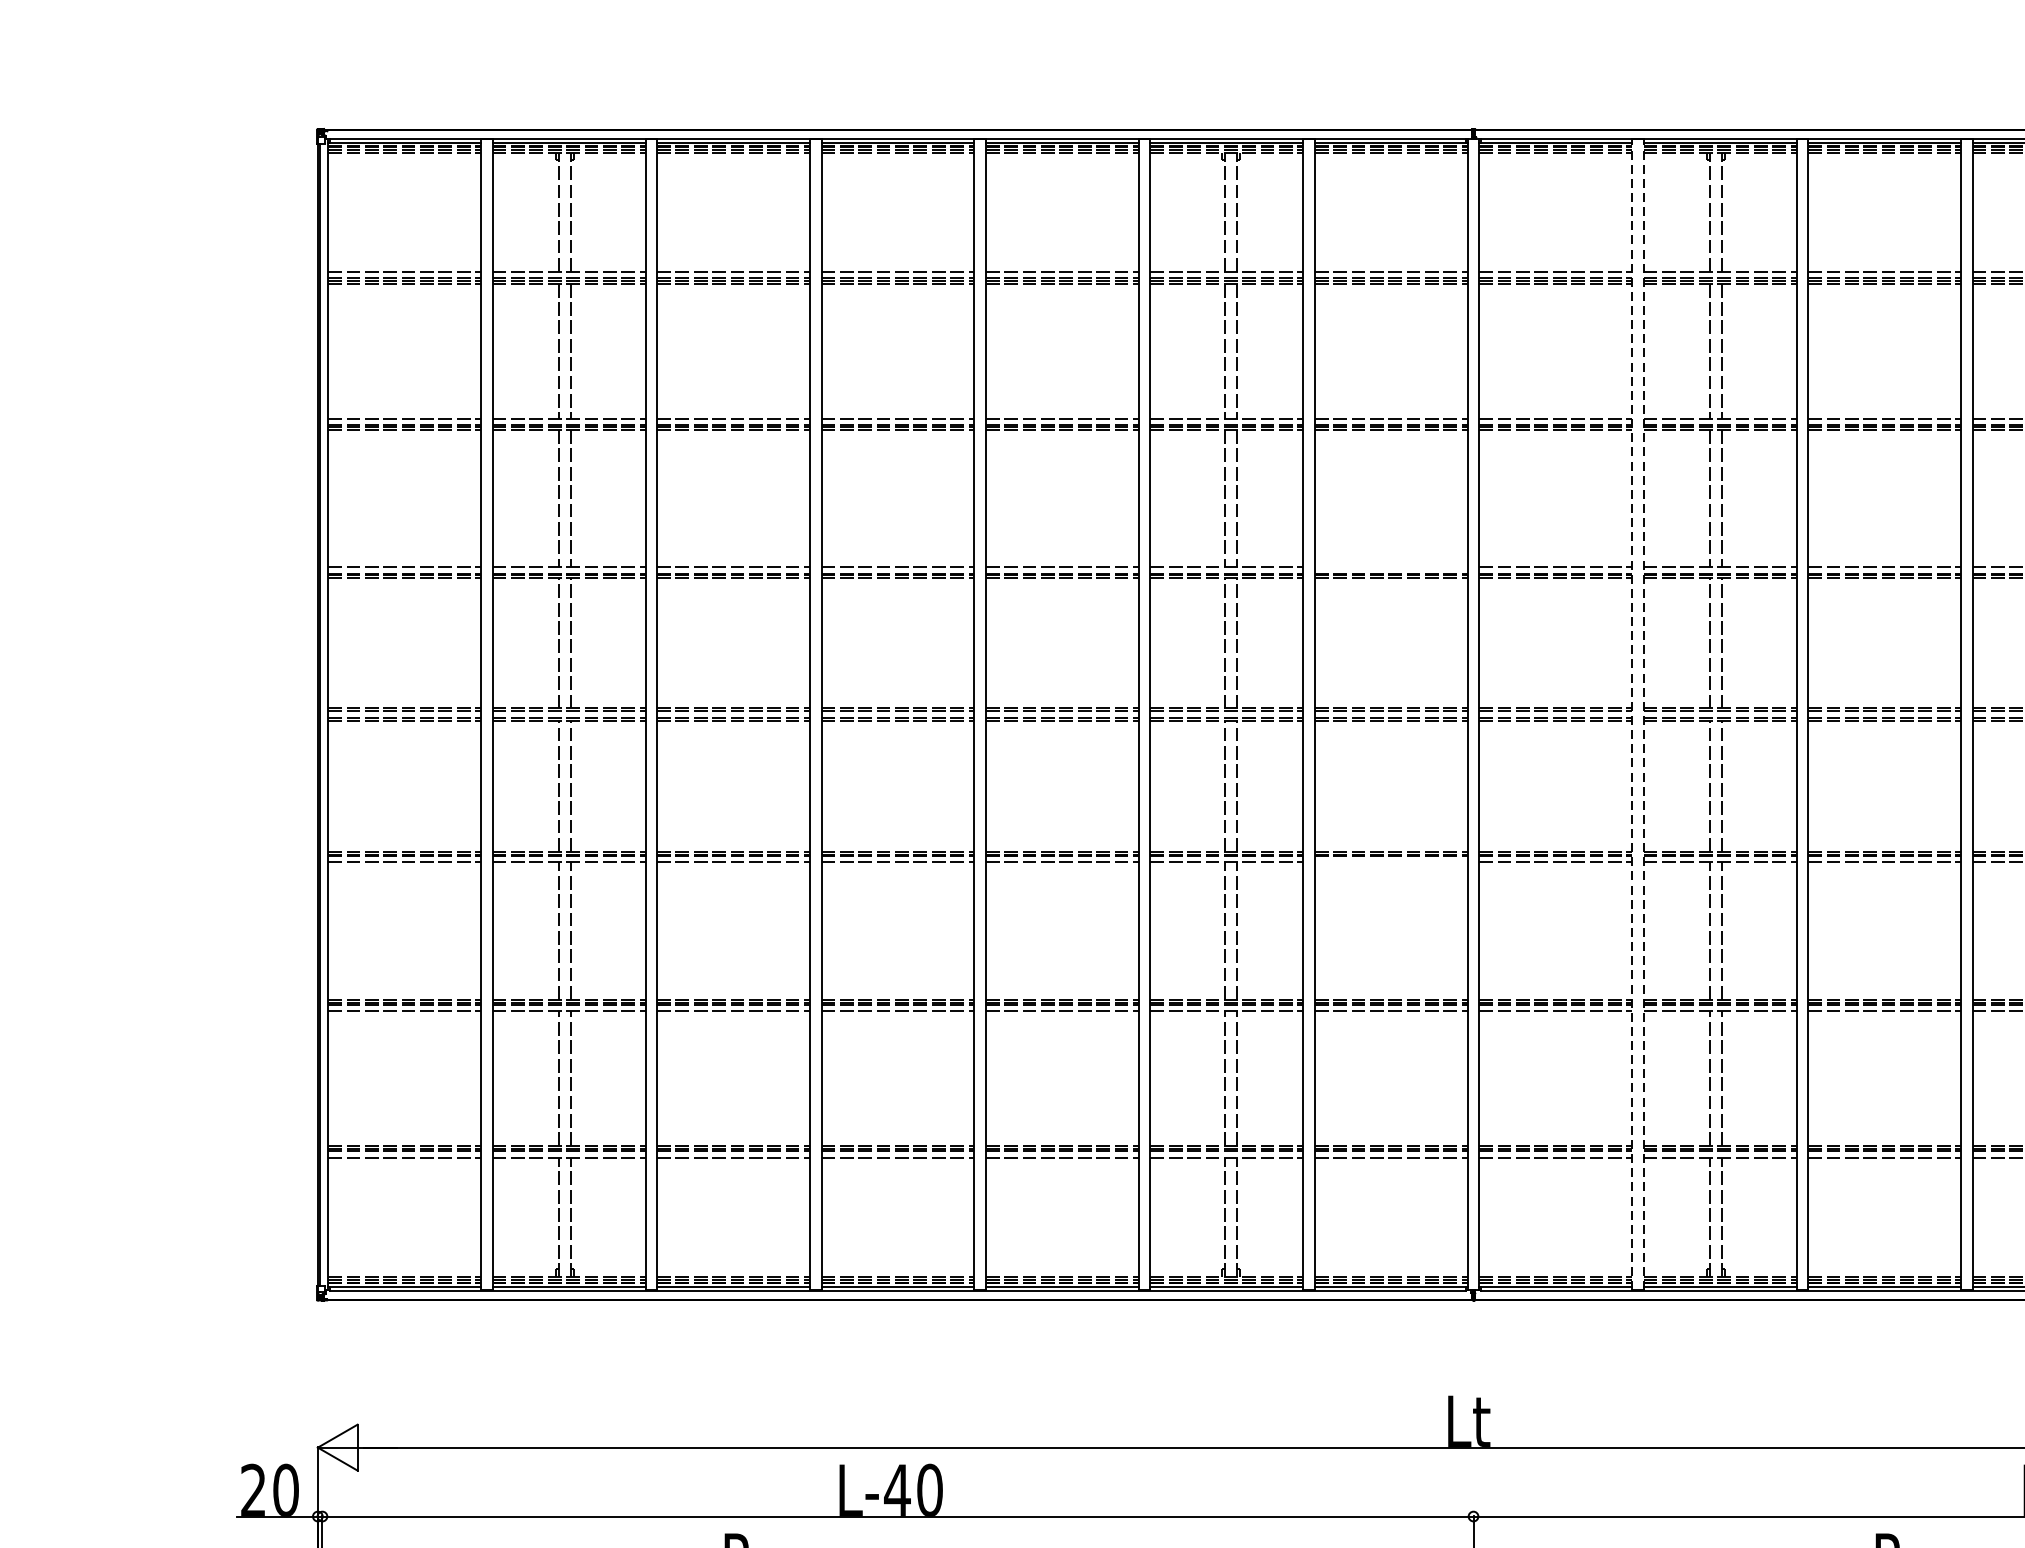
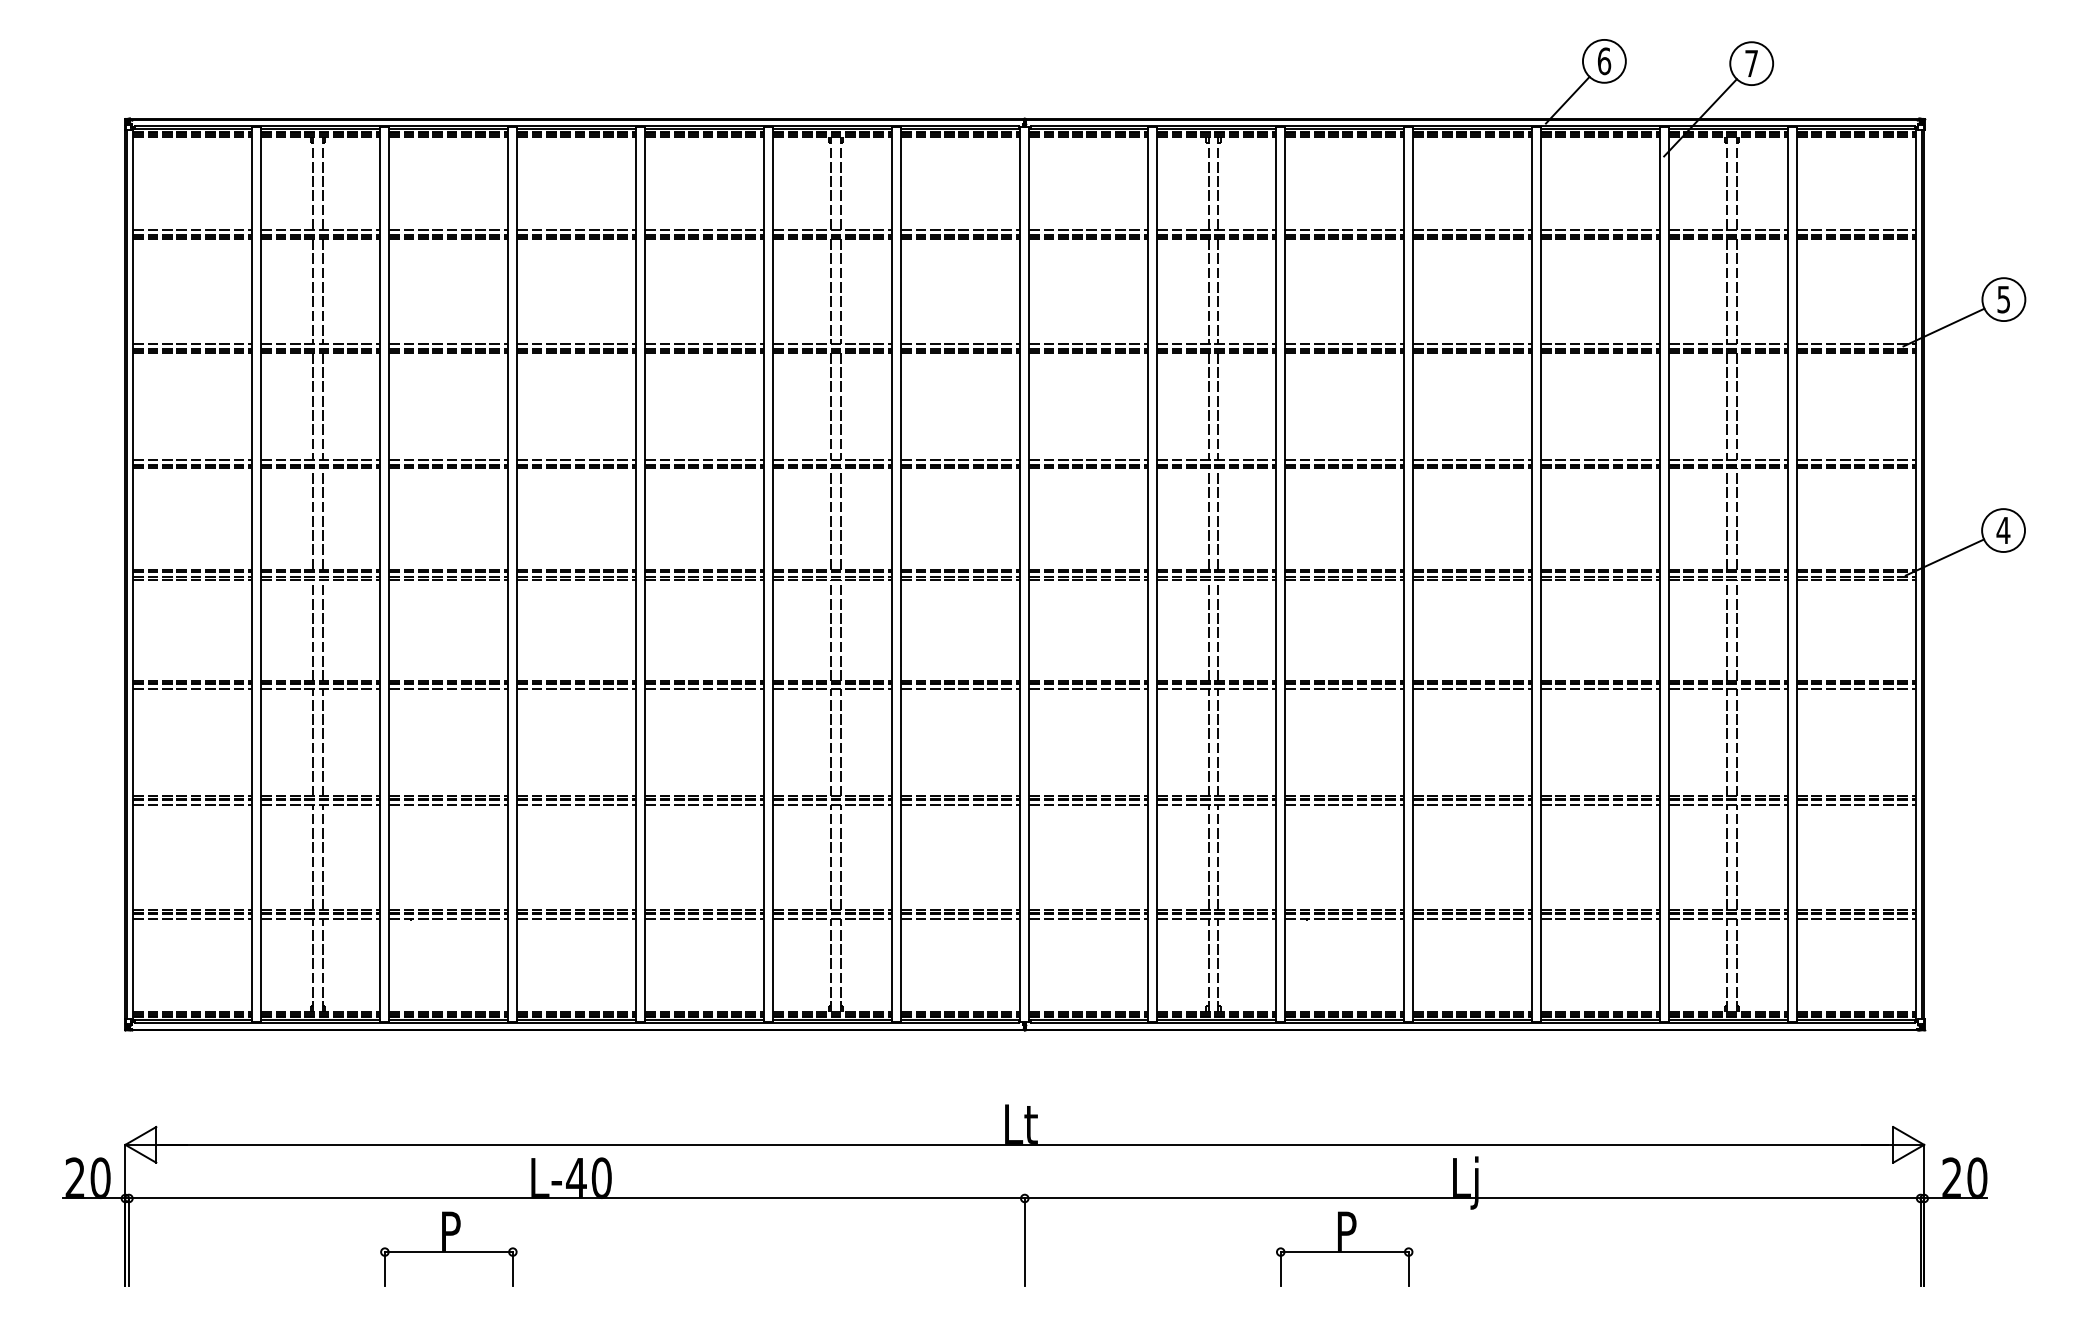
line: (1390, 567) -> (960, 459), added
line: (1632, 714) -> (1148, 574), dashed -> solid
line: (1644, 714) -> (1157, 574), dashed -> solid
line: (1390, 862) -> (960, 689), added

